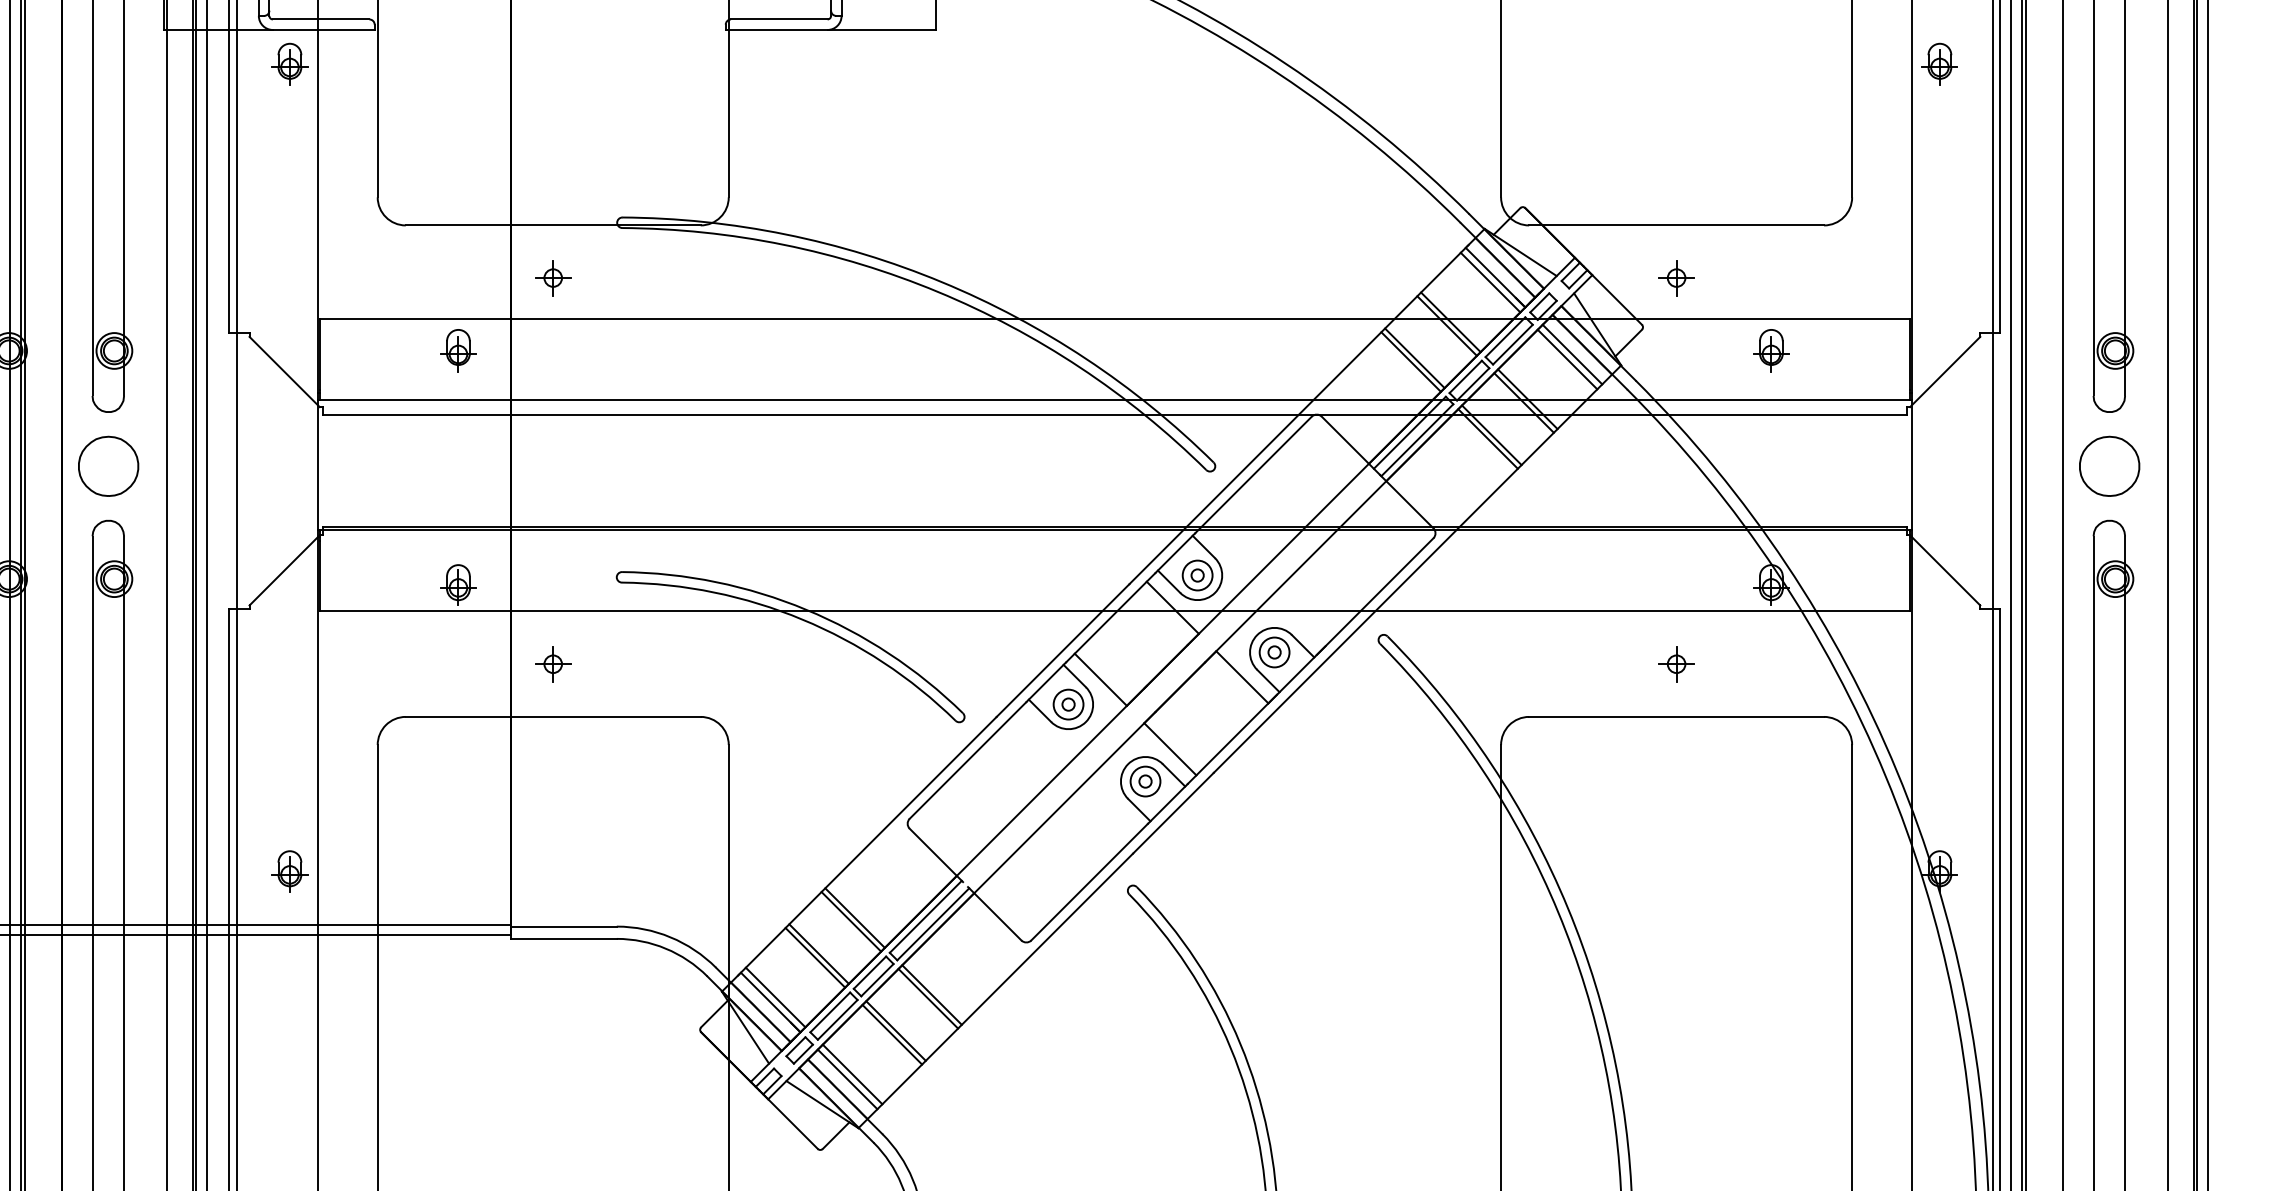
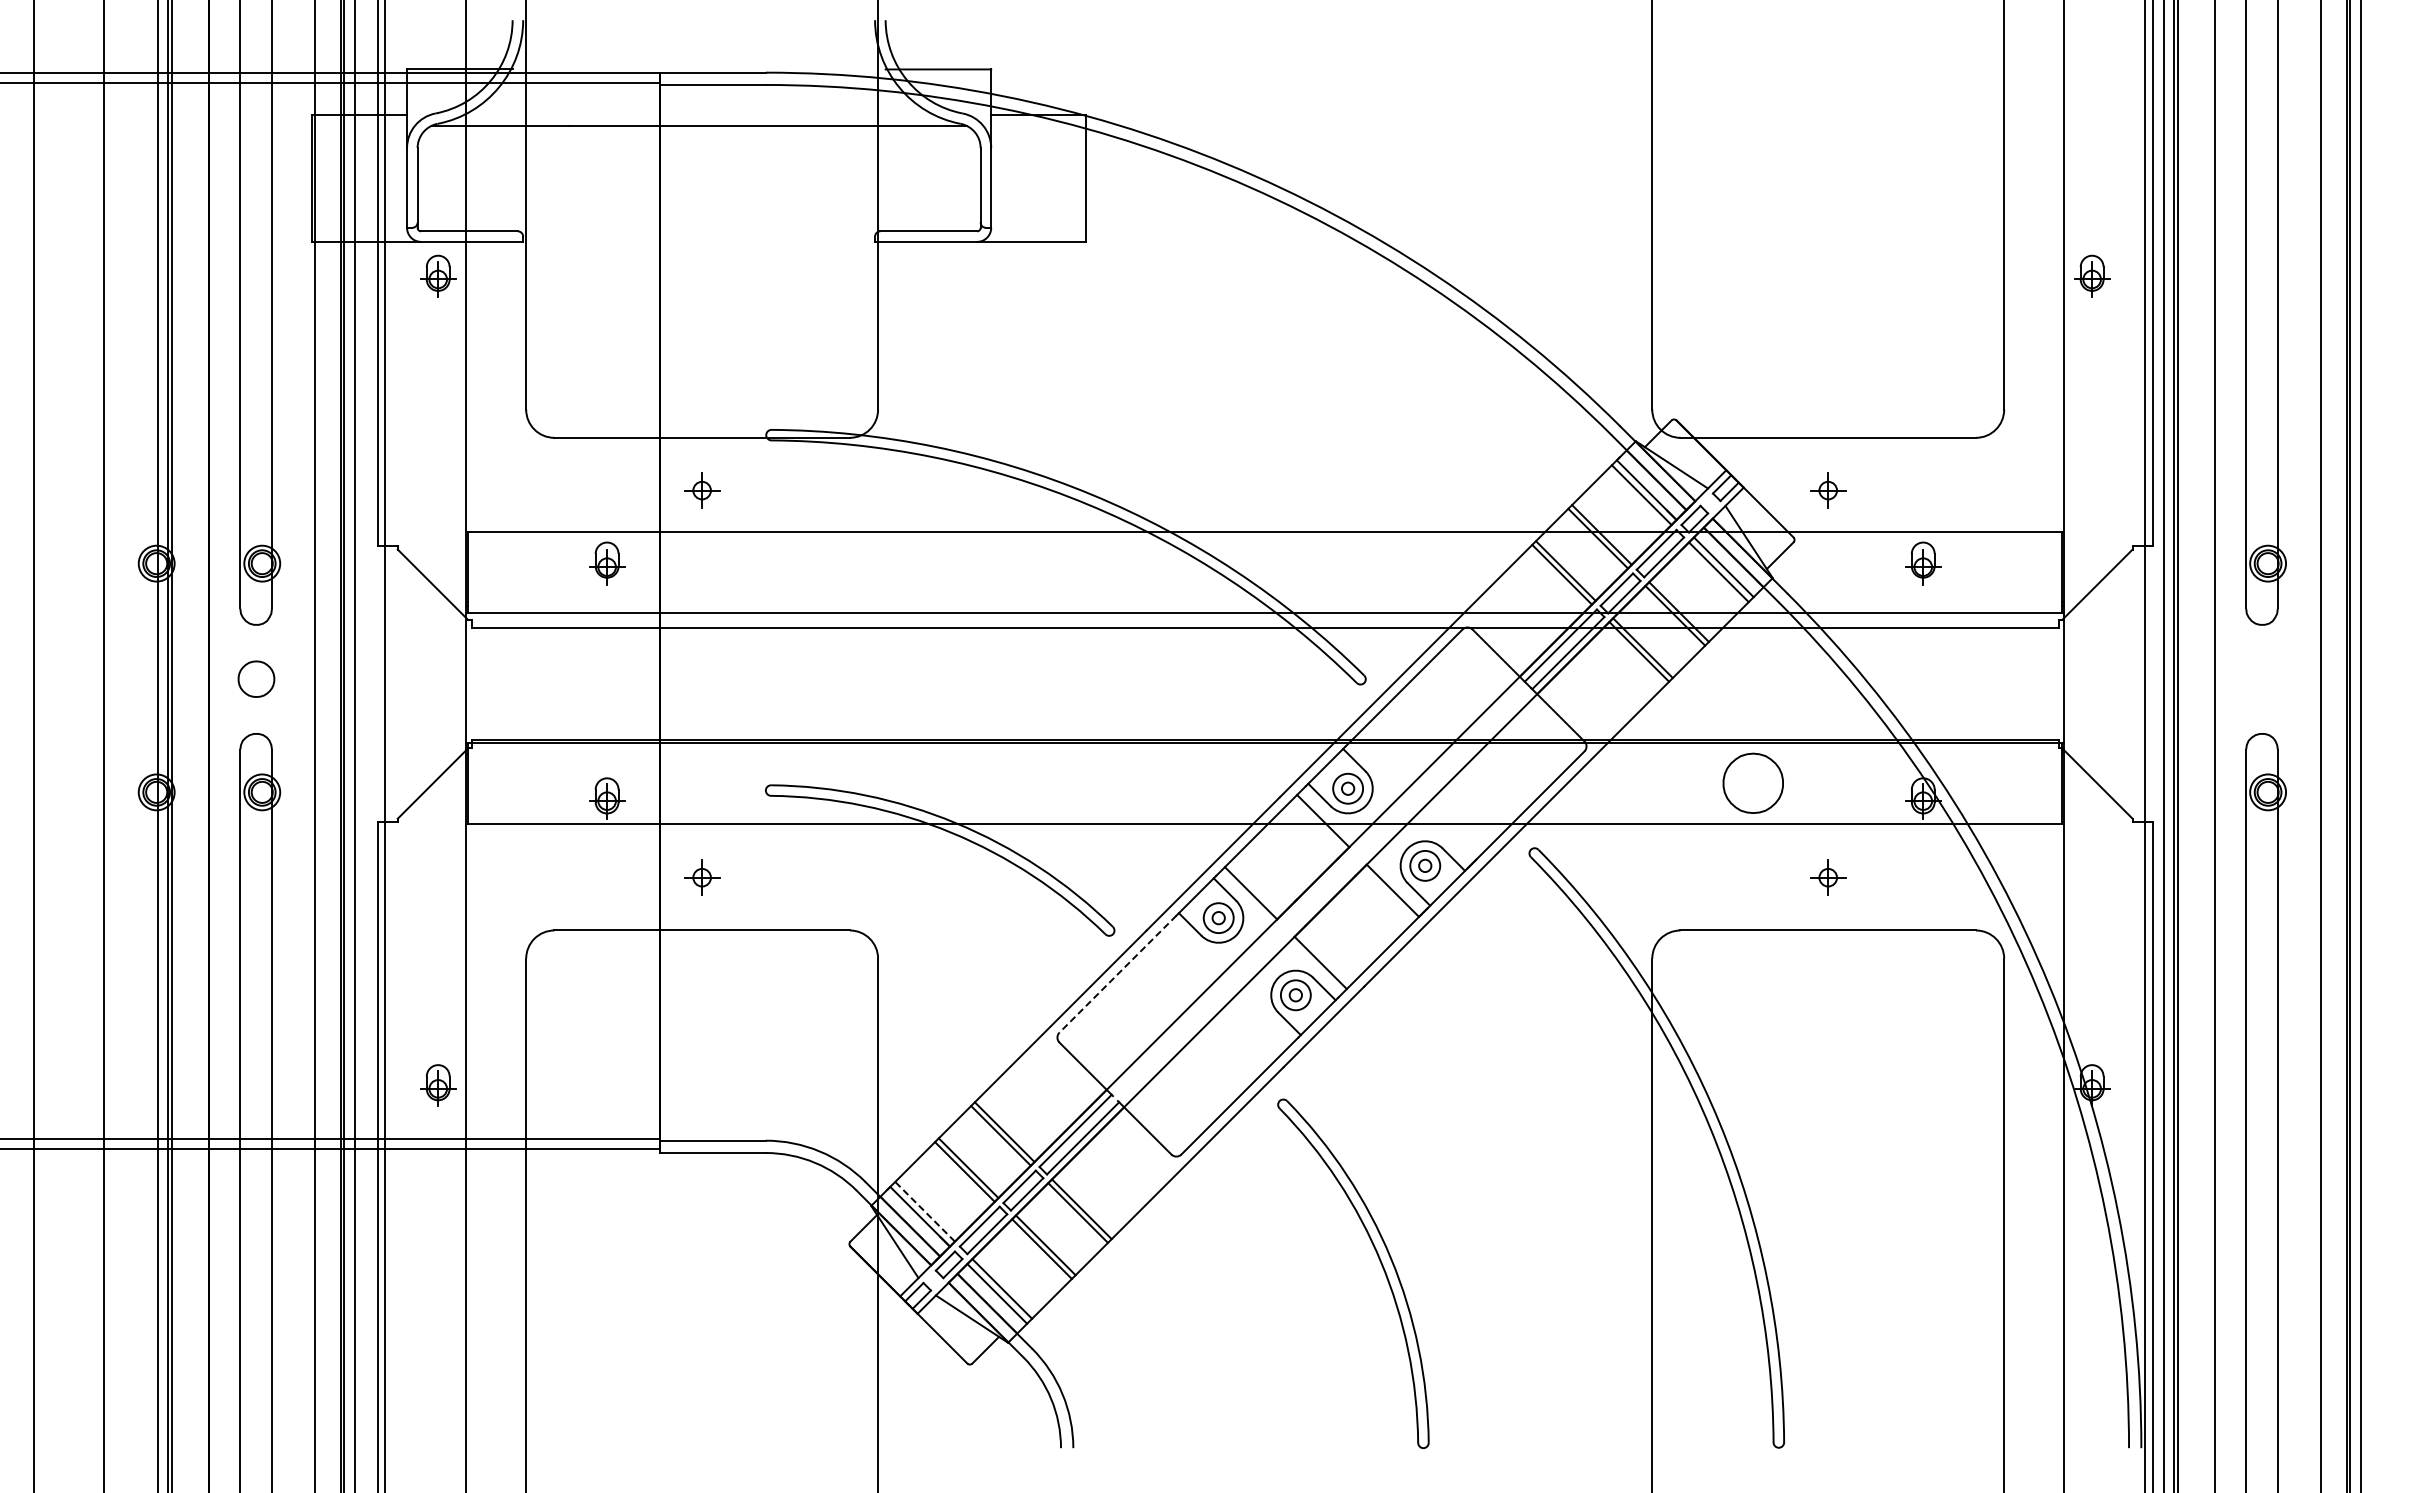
part: (108, 465) -> (256, 678), size x0.6
part: (2108, 465) -> (1752, 782), moved
line: (967, 760) -> (1117, 974), solid -> dashed
line: (775, 997) -> (924, 1211), solid -> dashed

